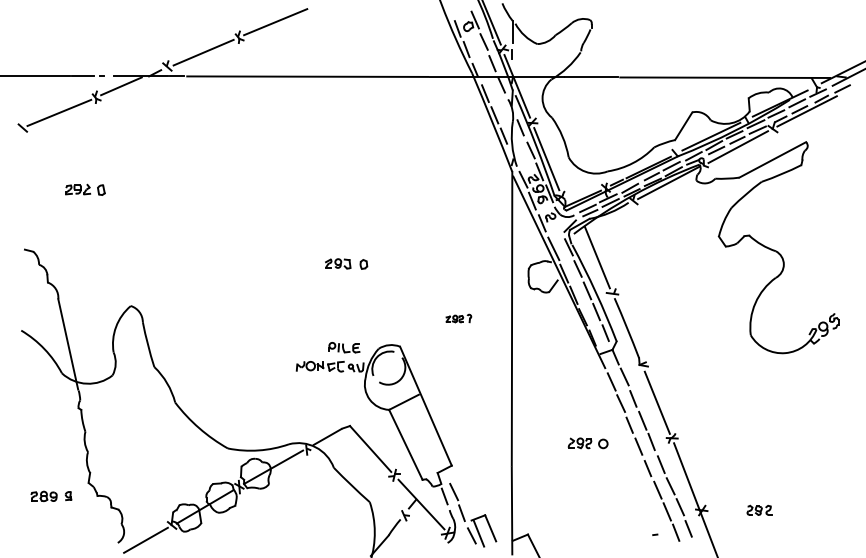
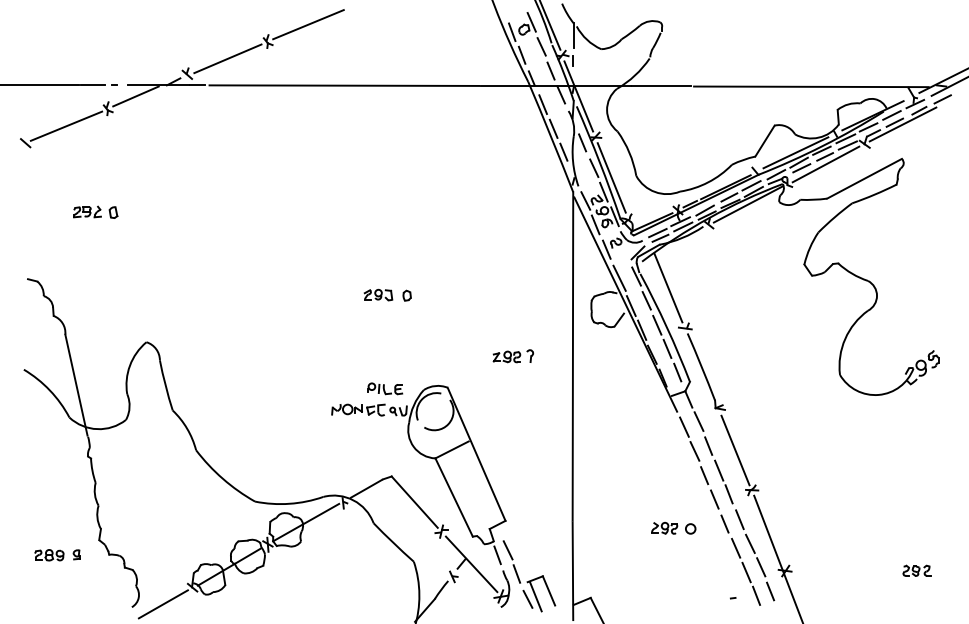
part: (458, 318) -> (513, 356), size x1.43
part: (587, 443) -> (673, 528), moved
part: (759, 509) -> (916, 569), moved

